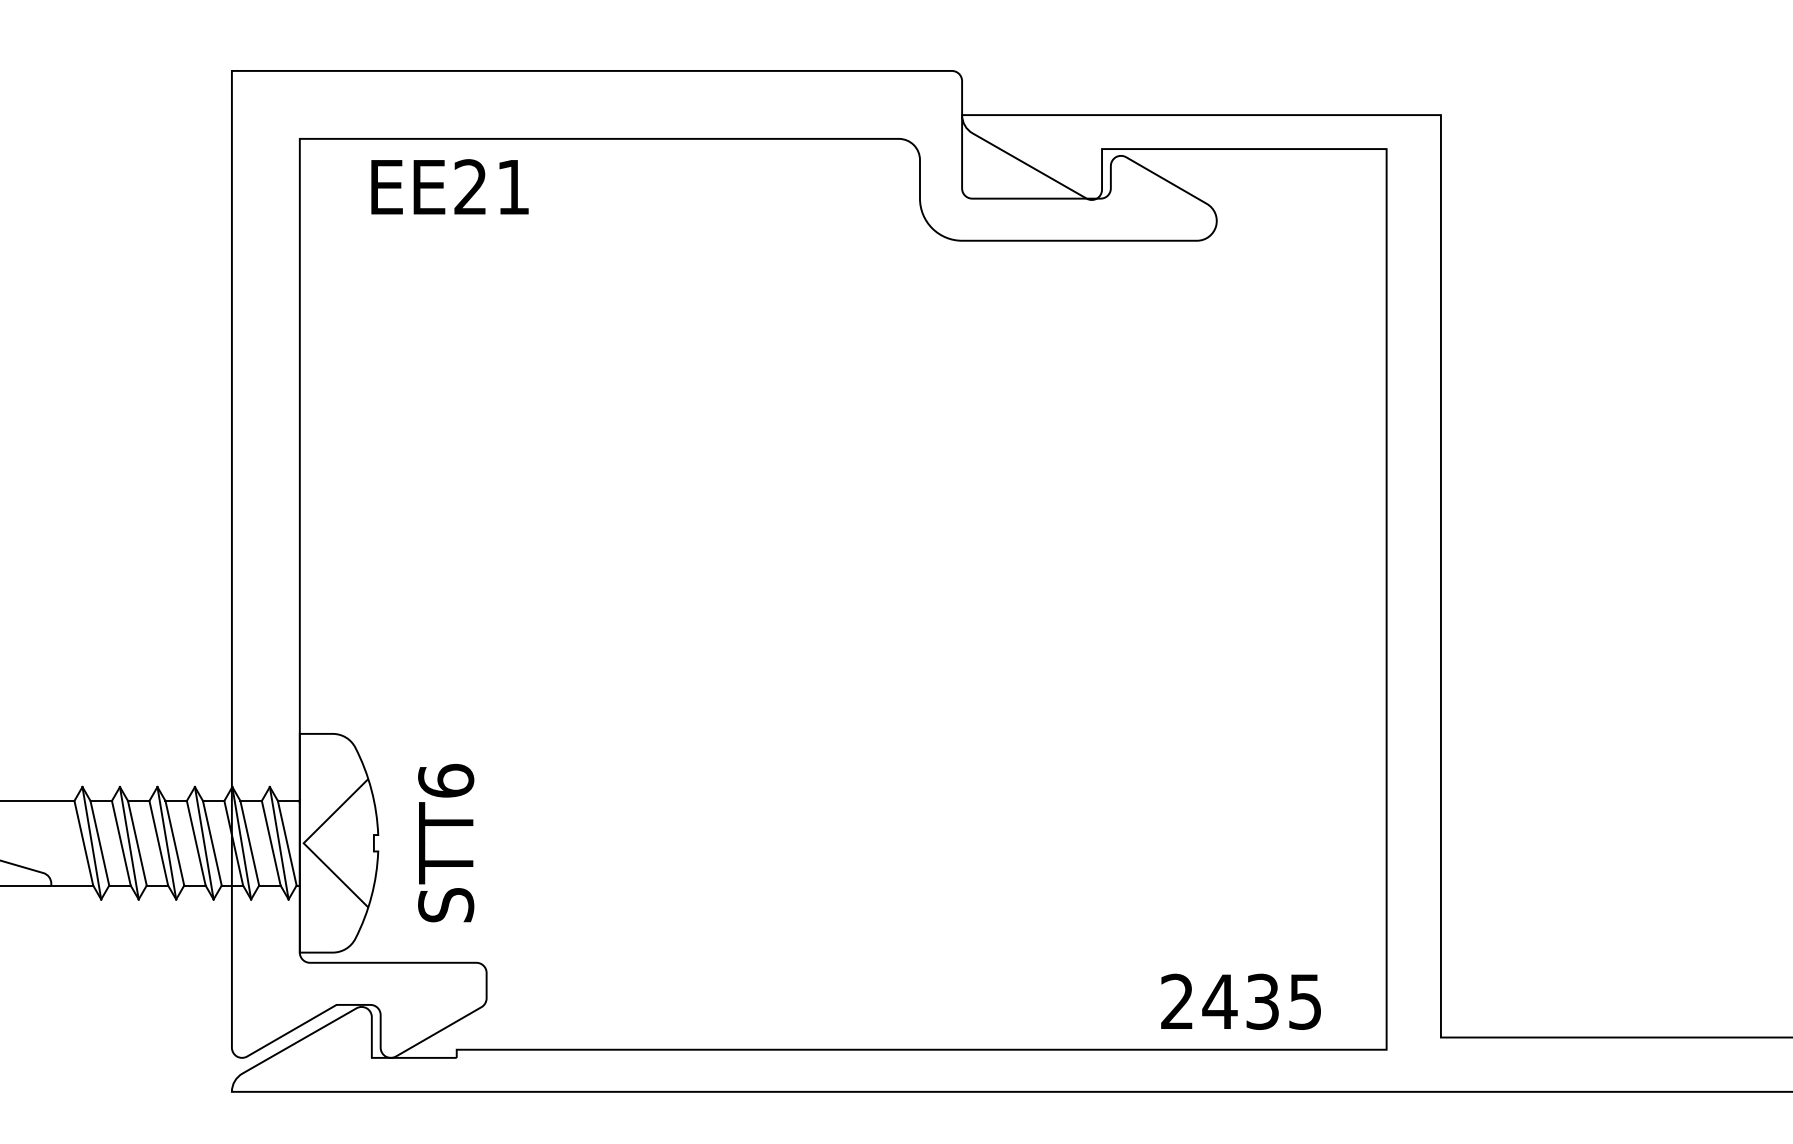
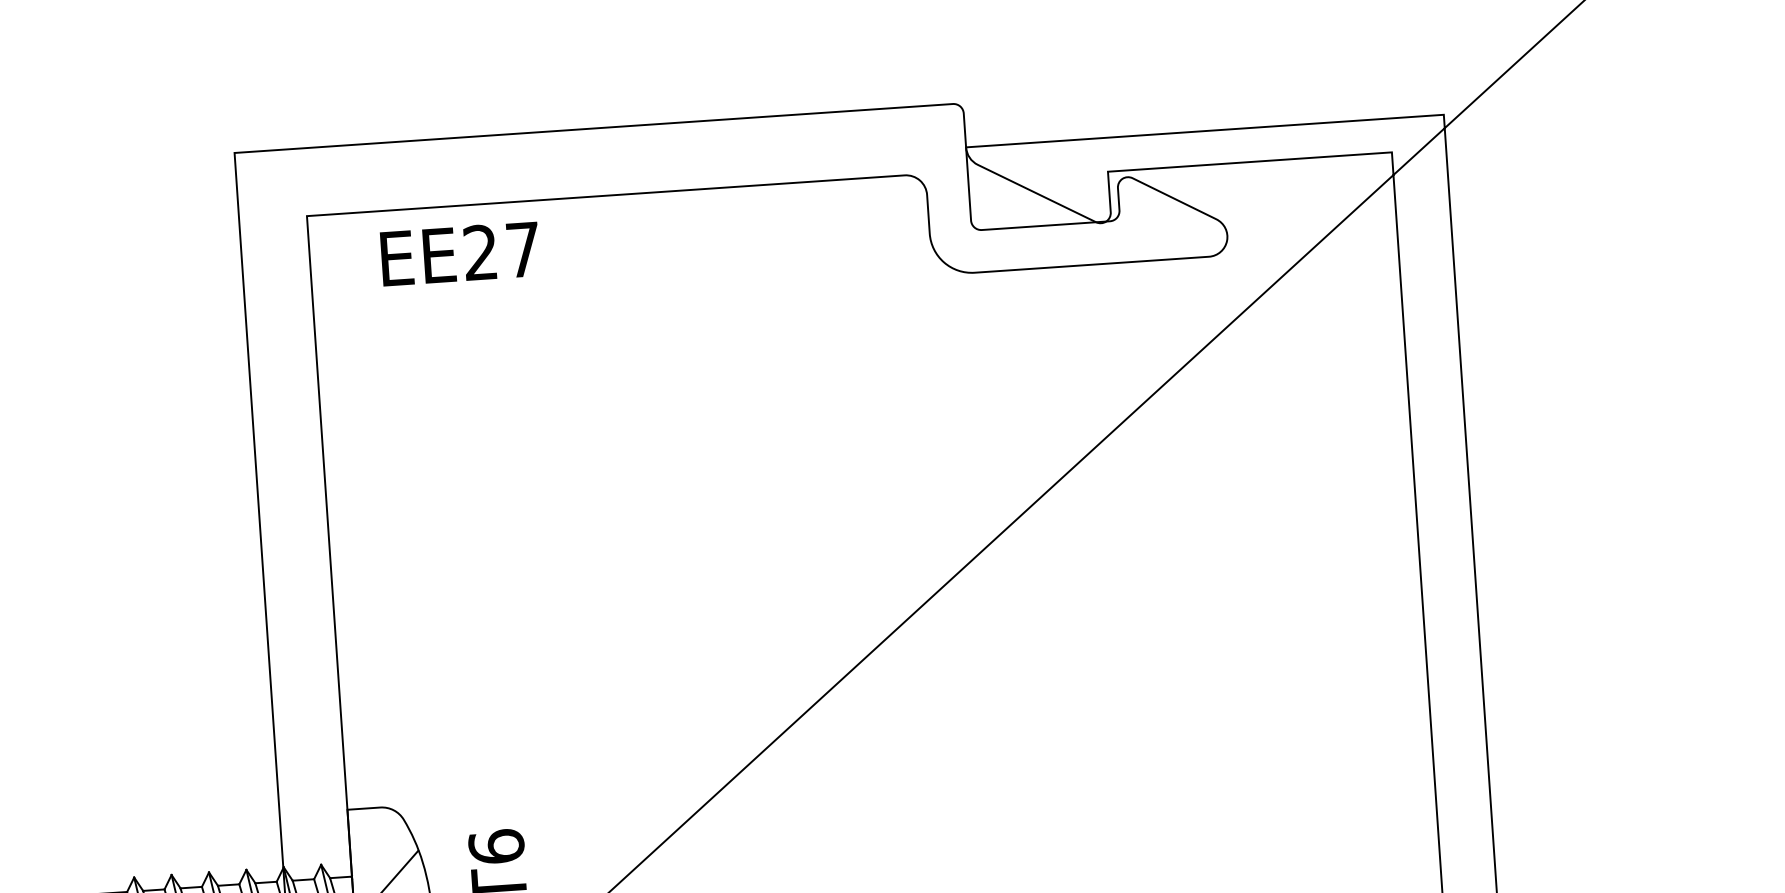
text: (513, 187) -> (523, 250), EE21 -> EE27

